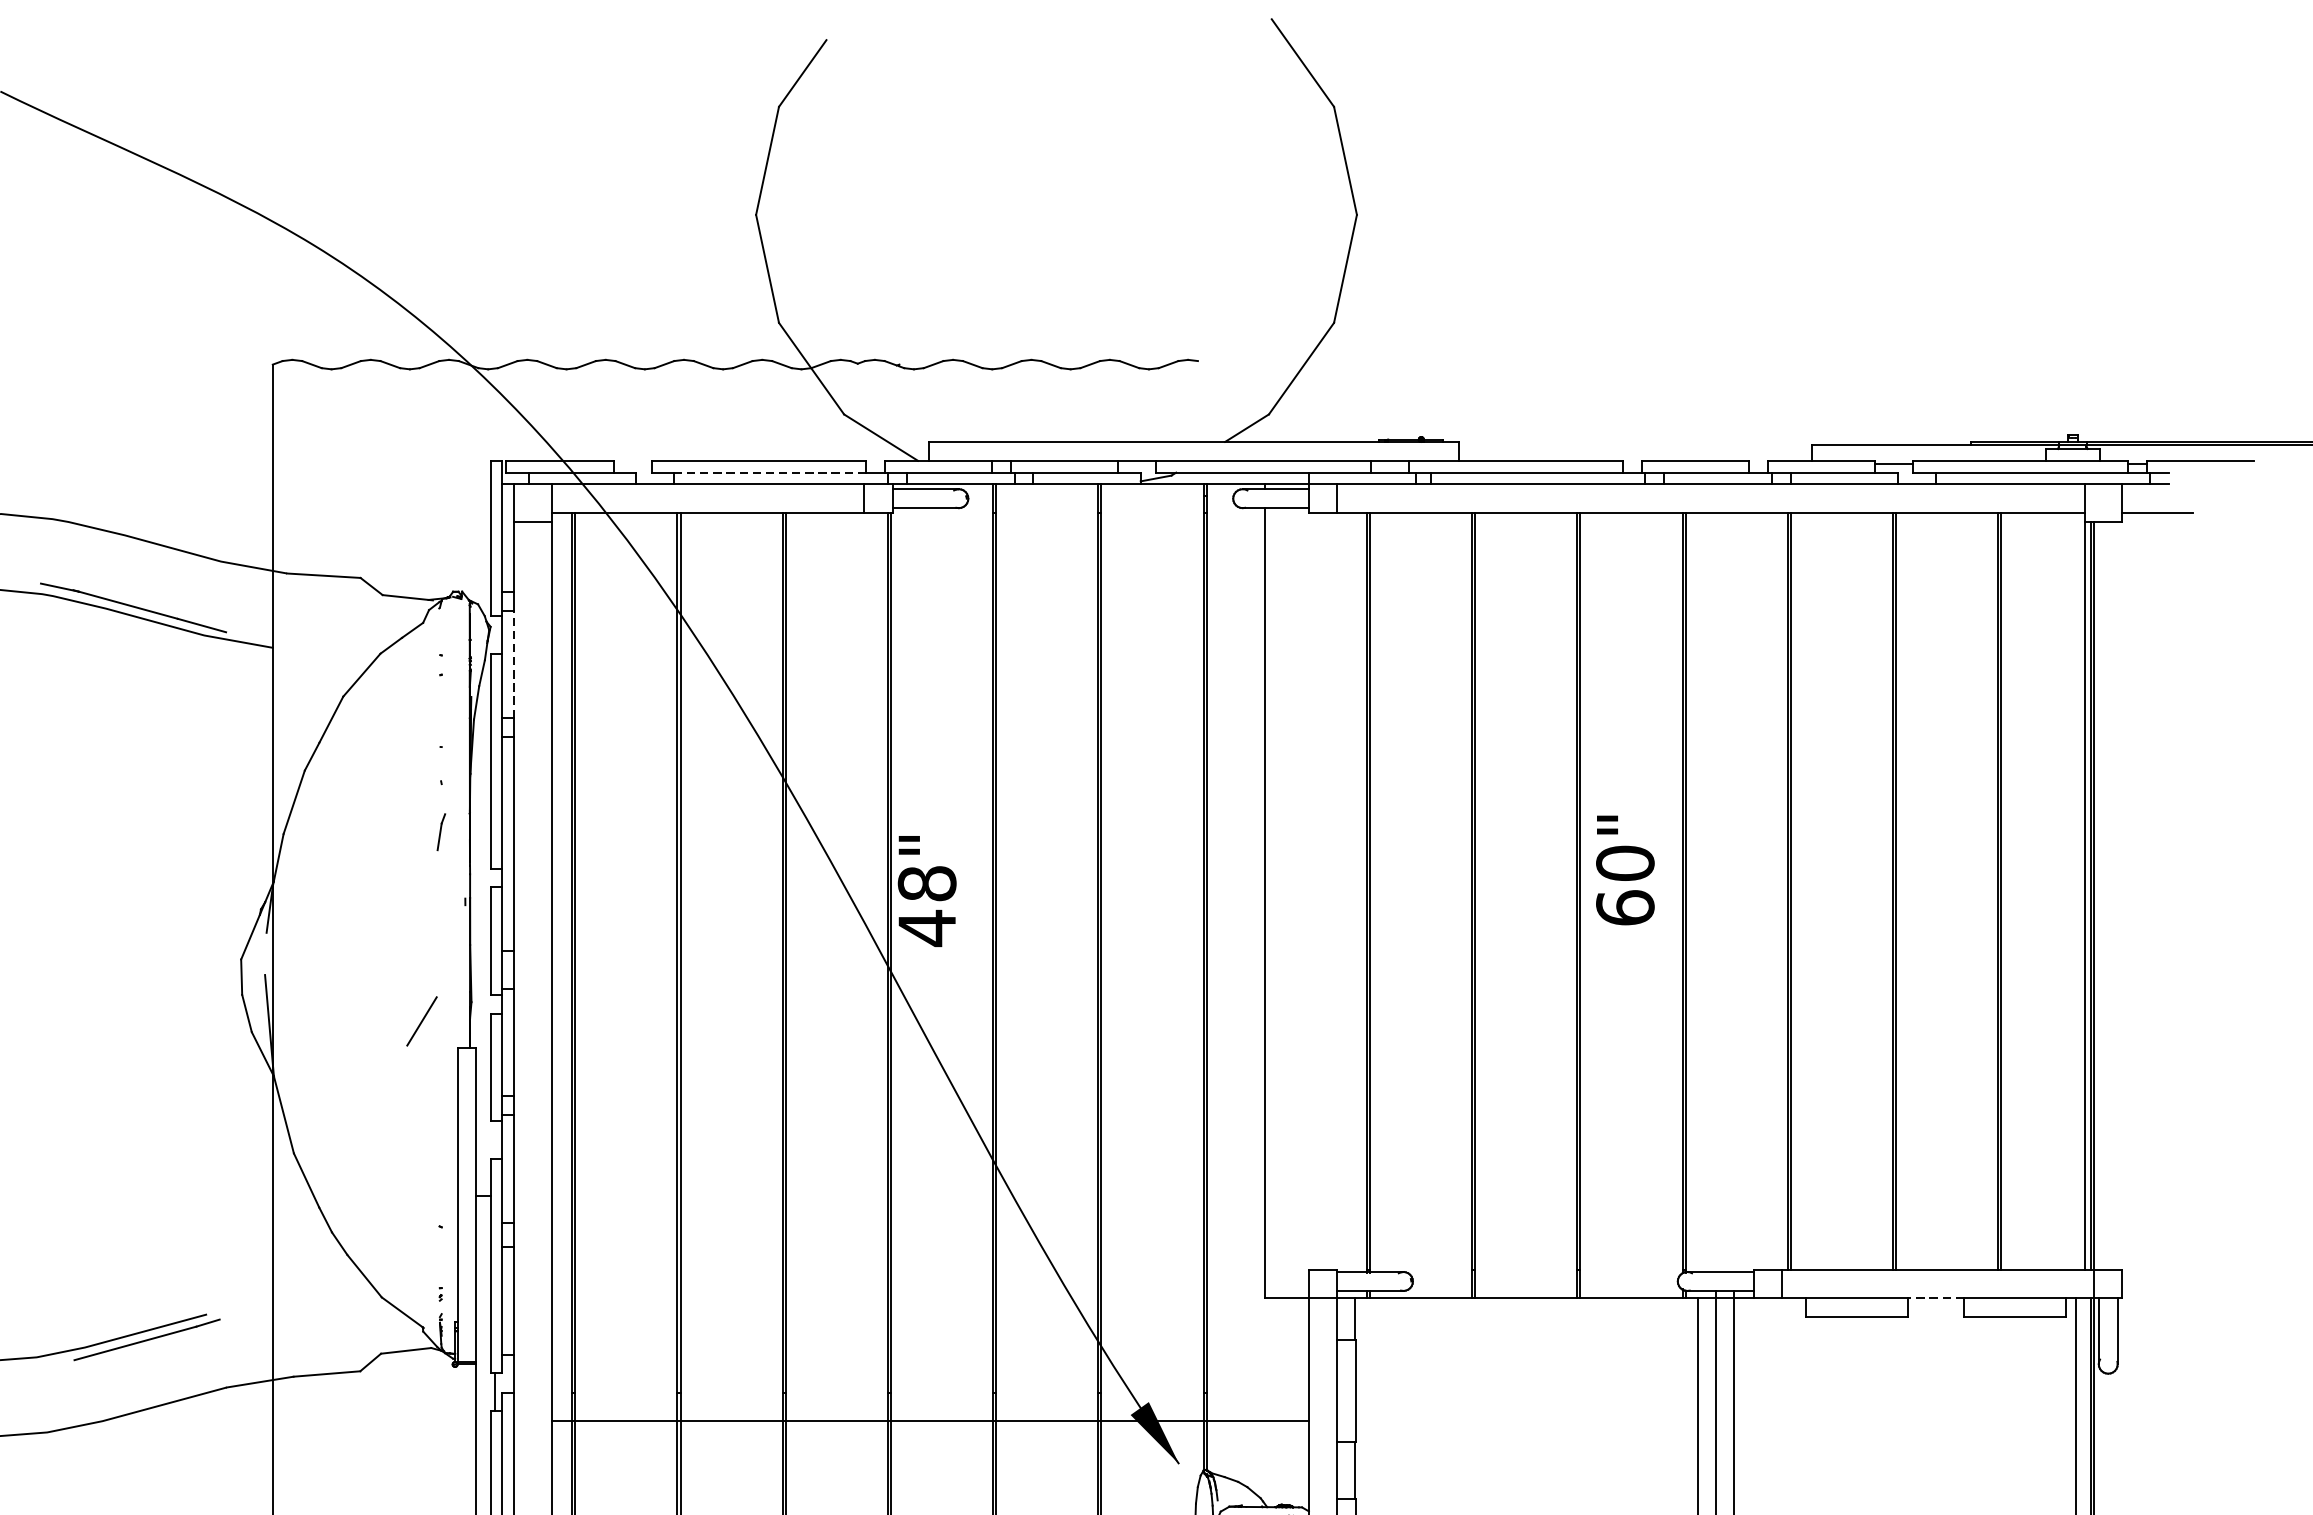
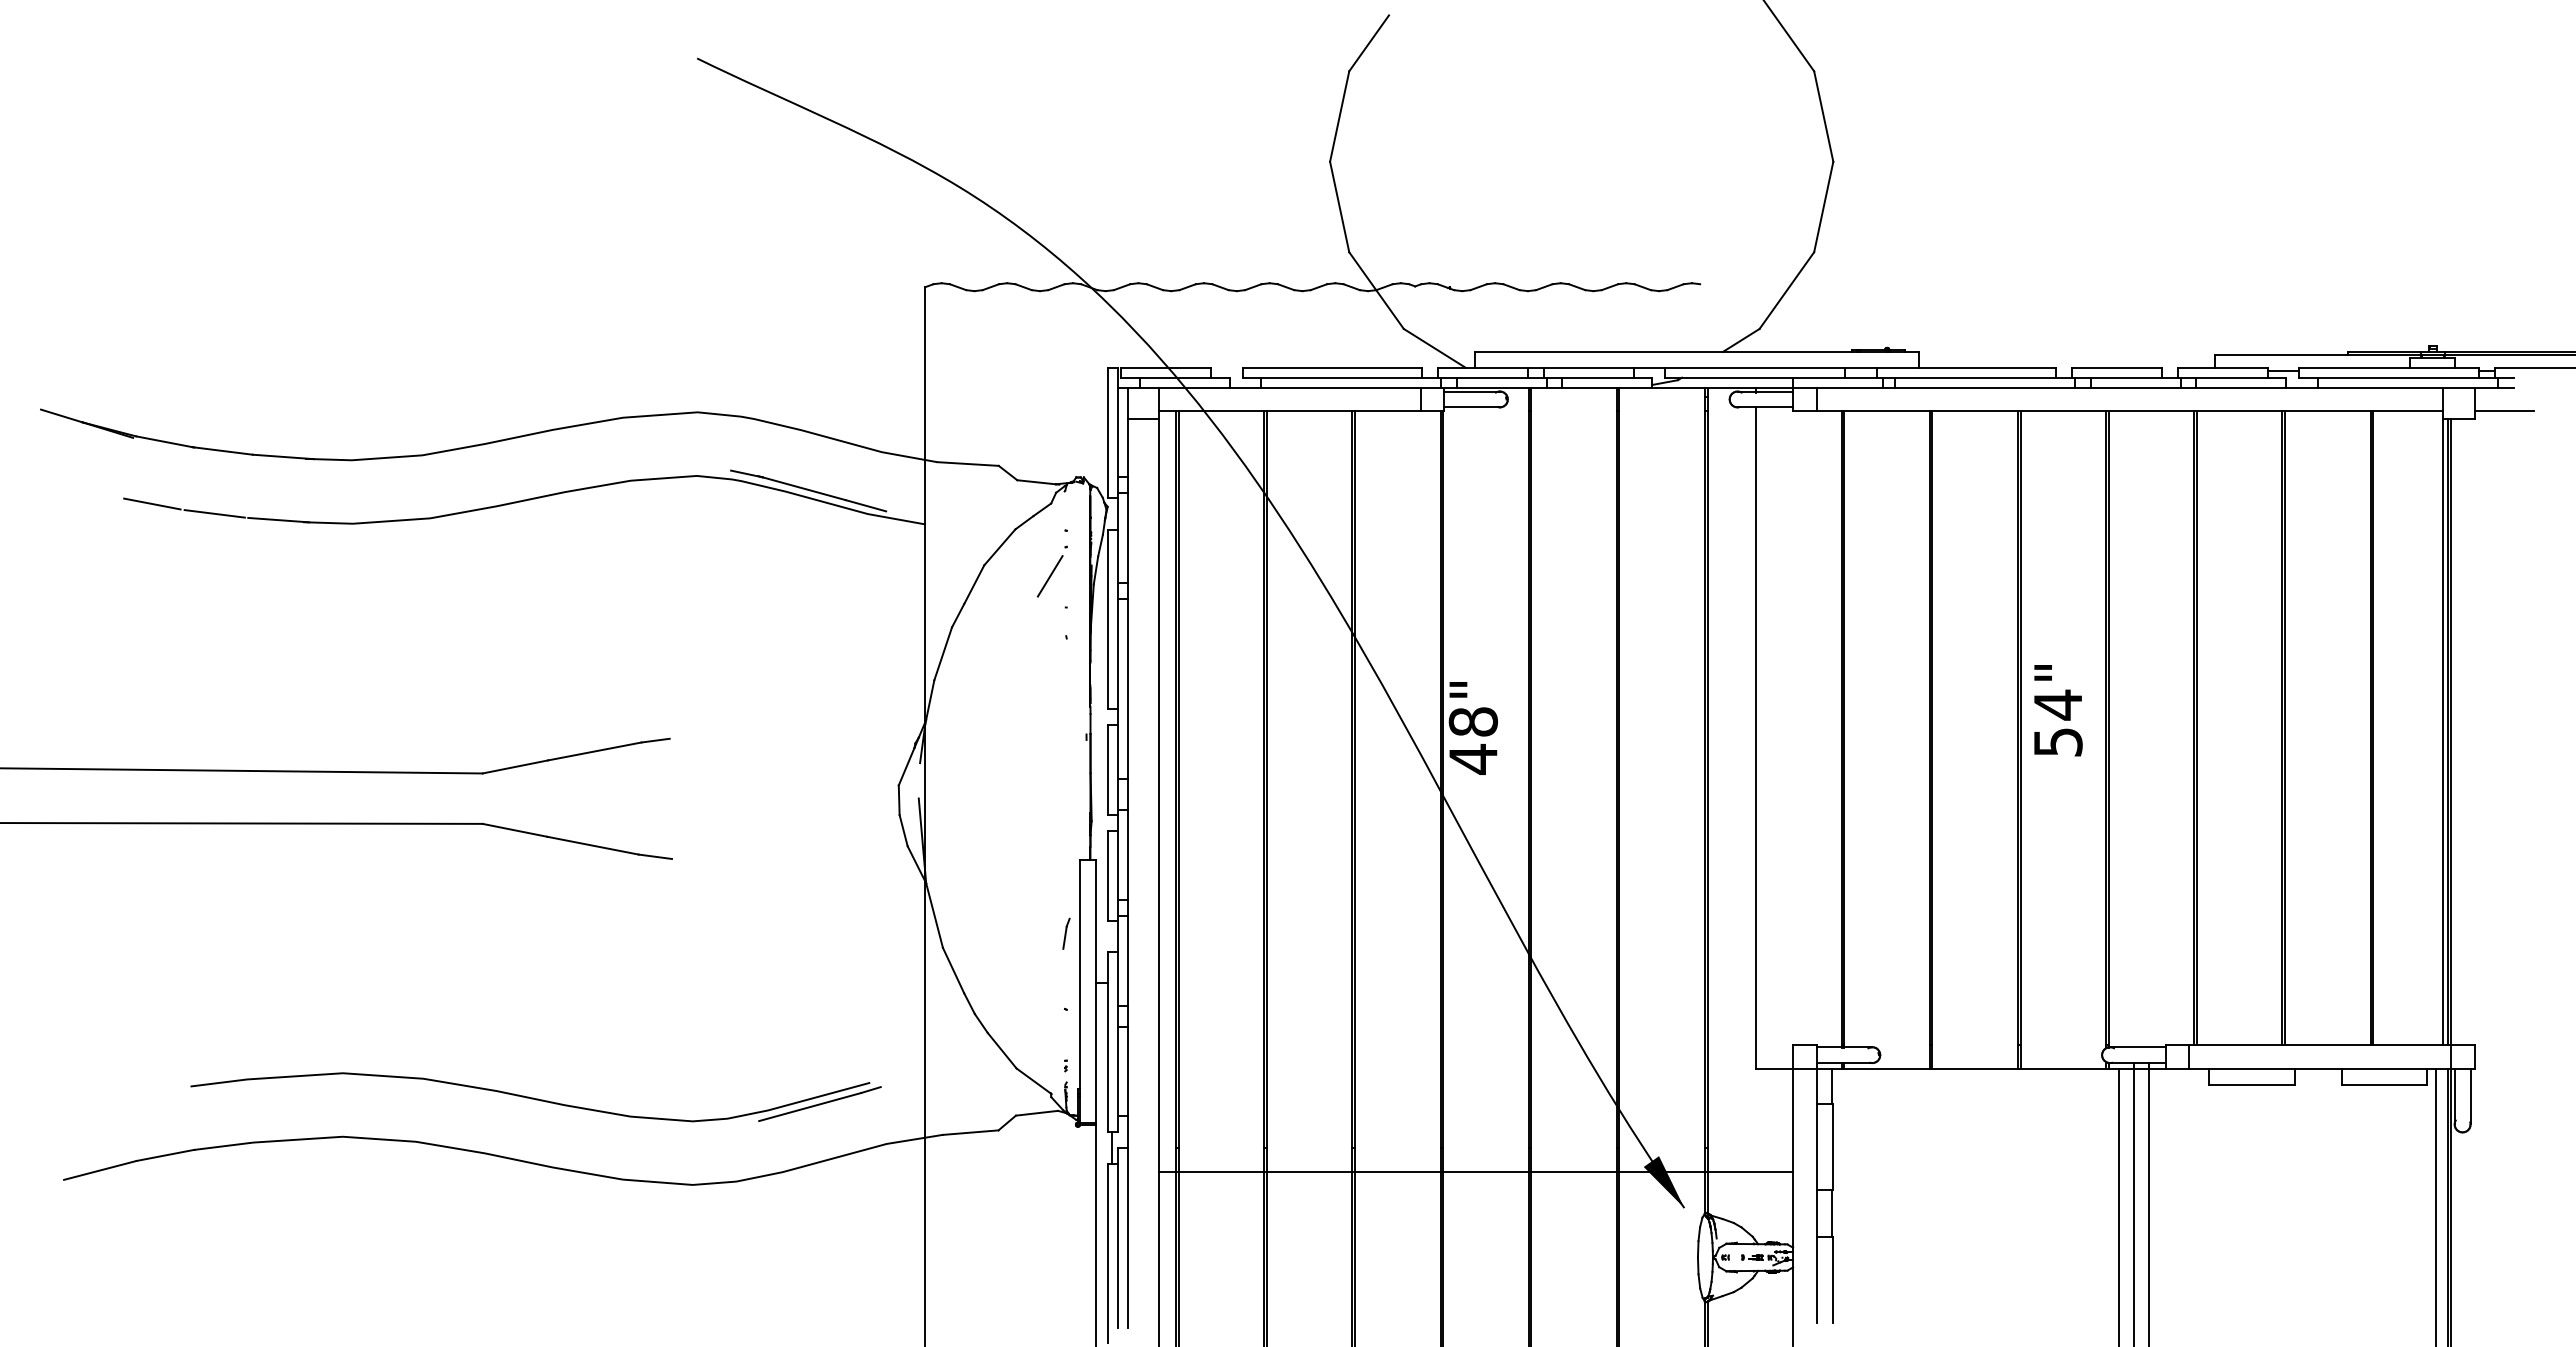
line: (769, 472) -> (1341, 377), dashed -> solid
line: (514, 664) -> (1127, 538), dashed -> solid
part: (441, 831) -> (1066, 933), moved
text: (1624, 884) -> (2057, 722), 60" -> 54"
line: (421, 1021) -> (1049, 576), moved
line: (1936, 1298) -> (2318, 1069), dashed -> solid

